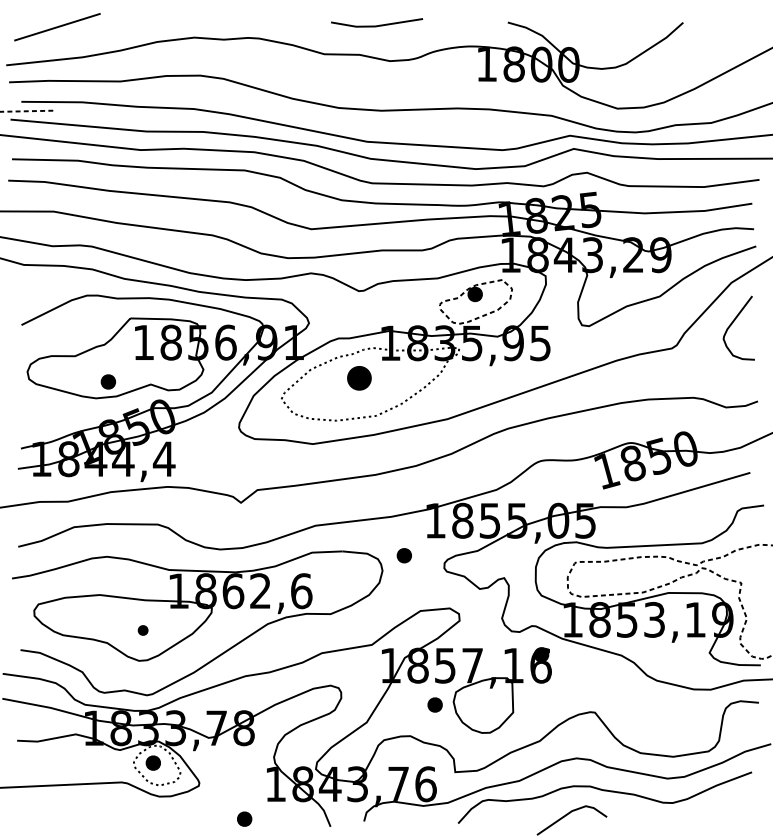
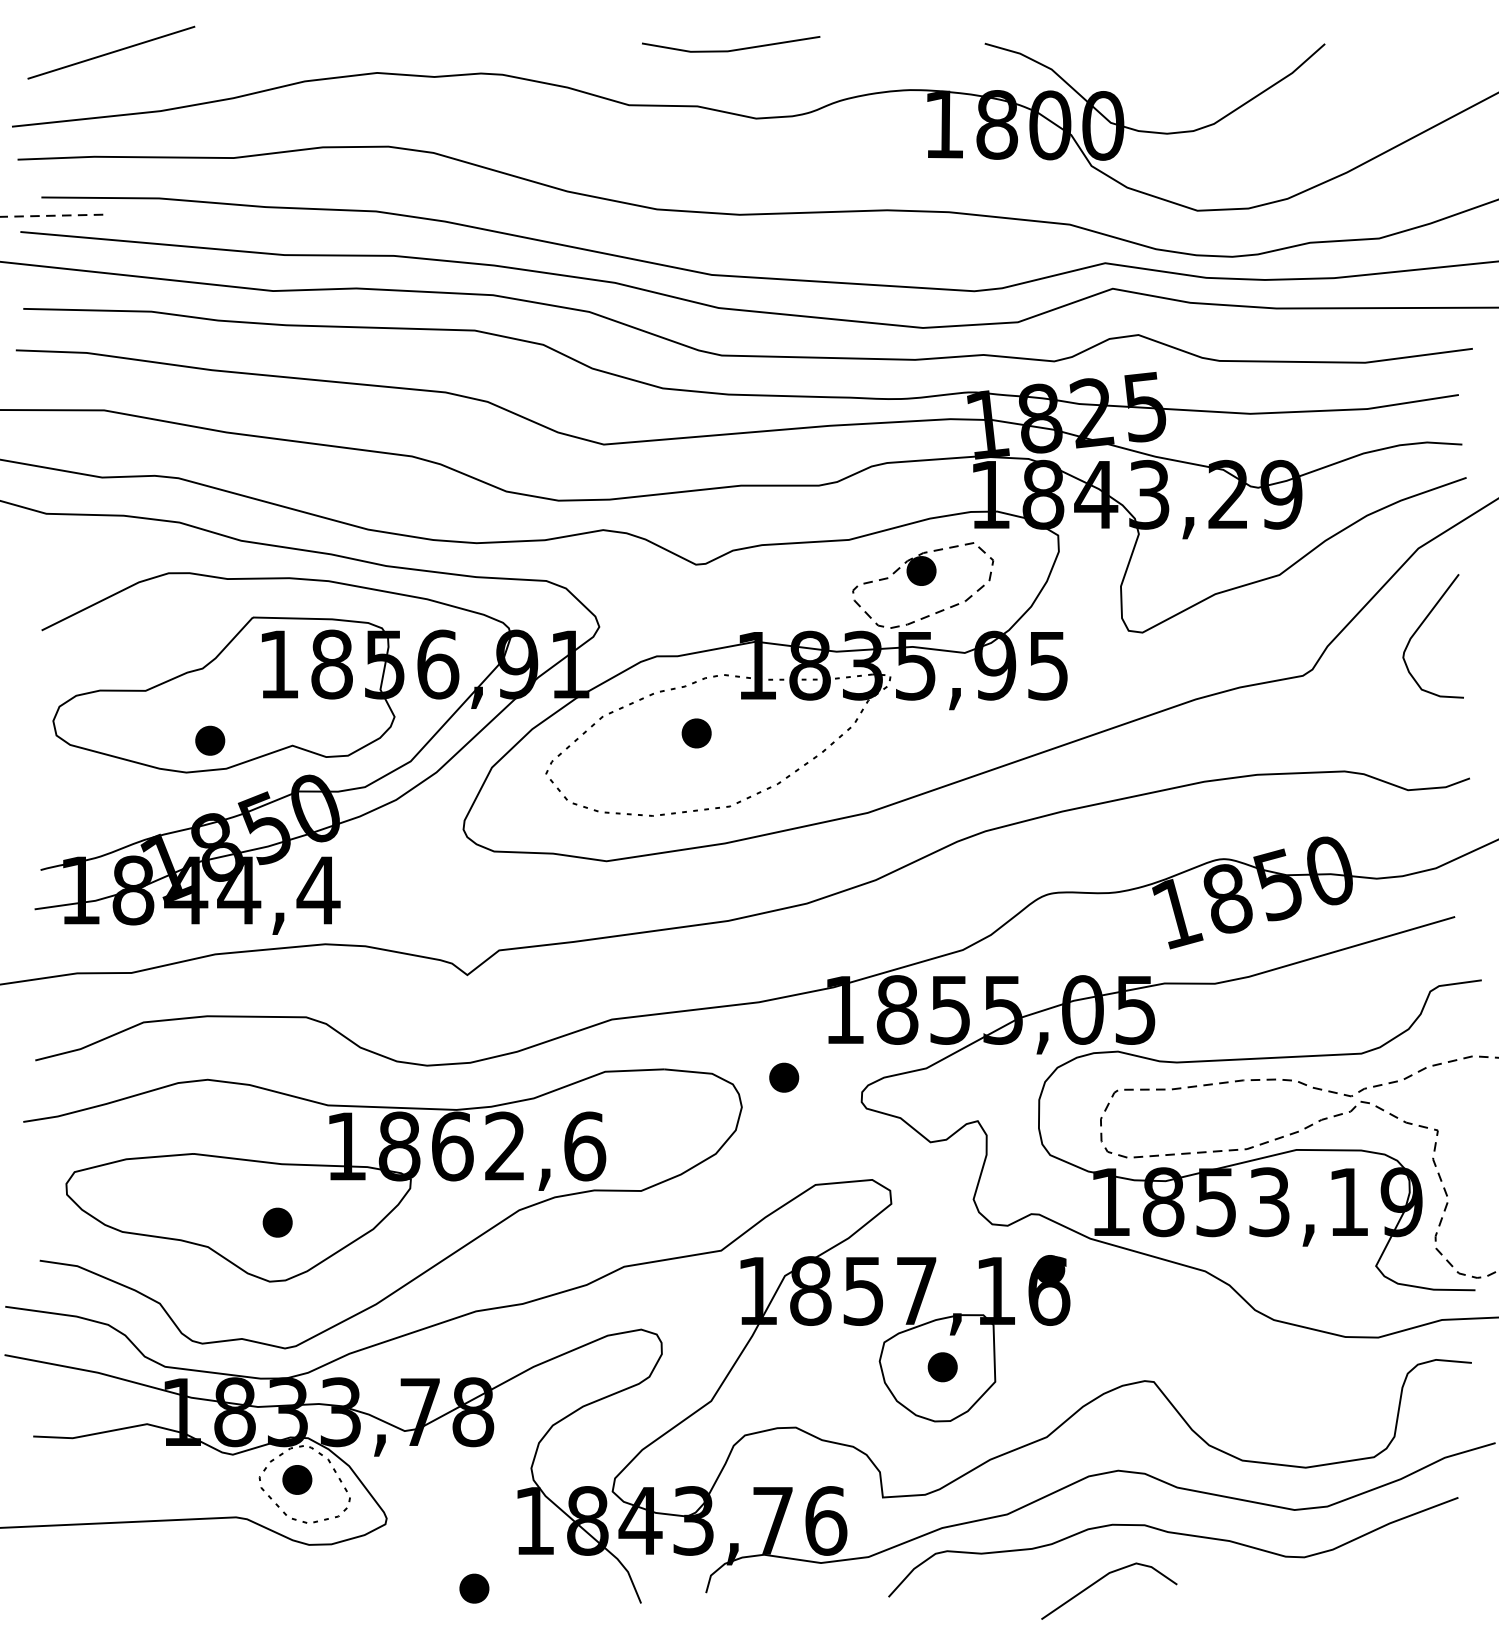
part: (358, 377) -> (695, 732), size x0.62
part: (142, 630) -> (276, 1222), size x1.43
part: (434, 704) -> (941, 1366), moved

